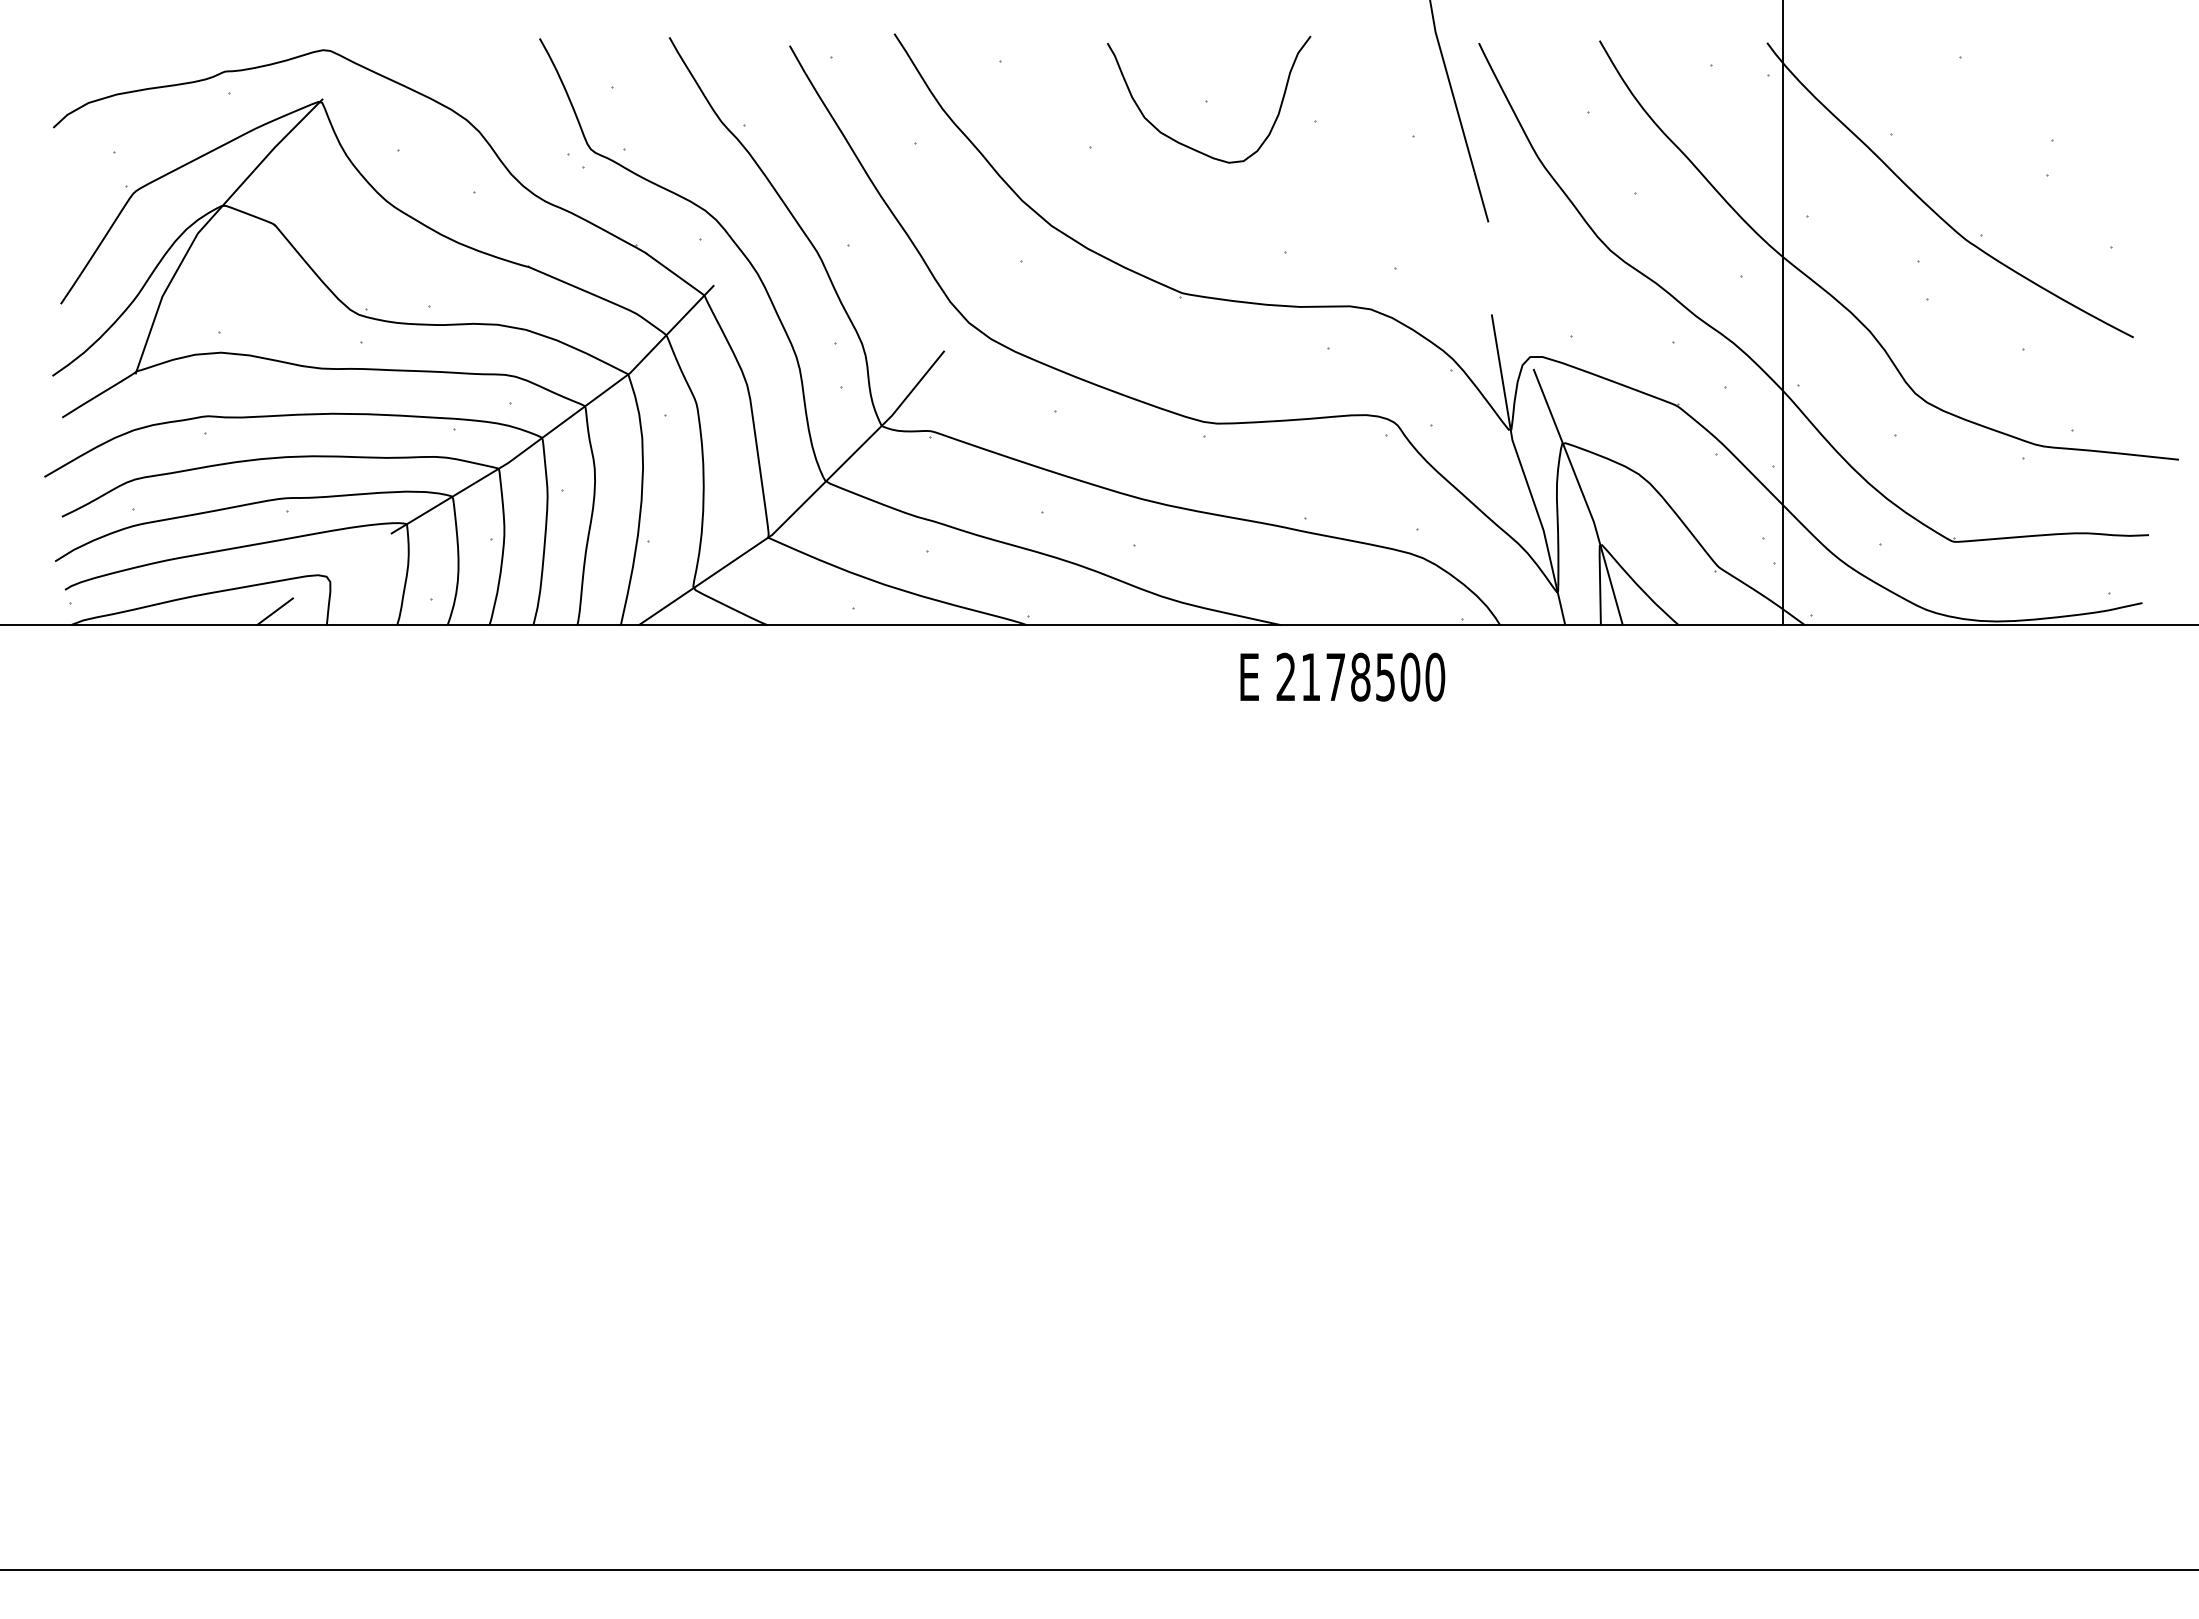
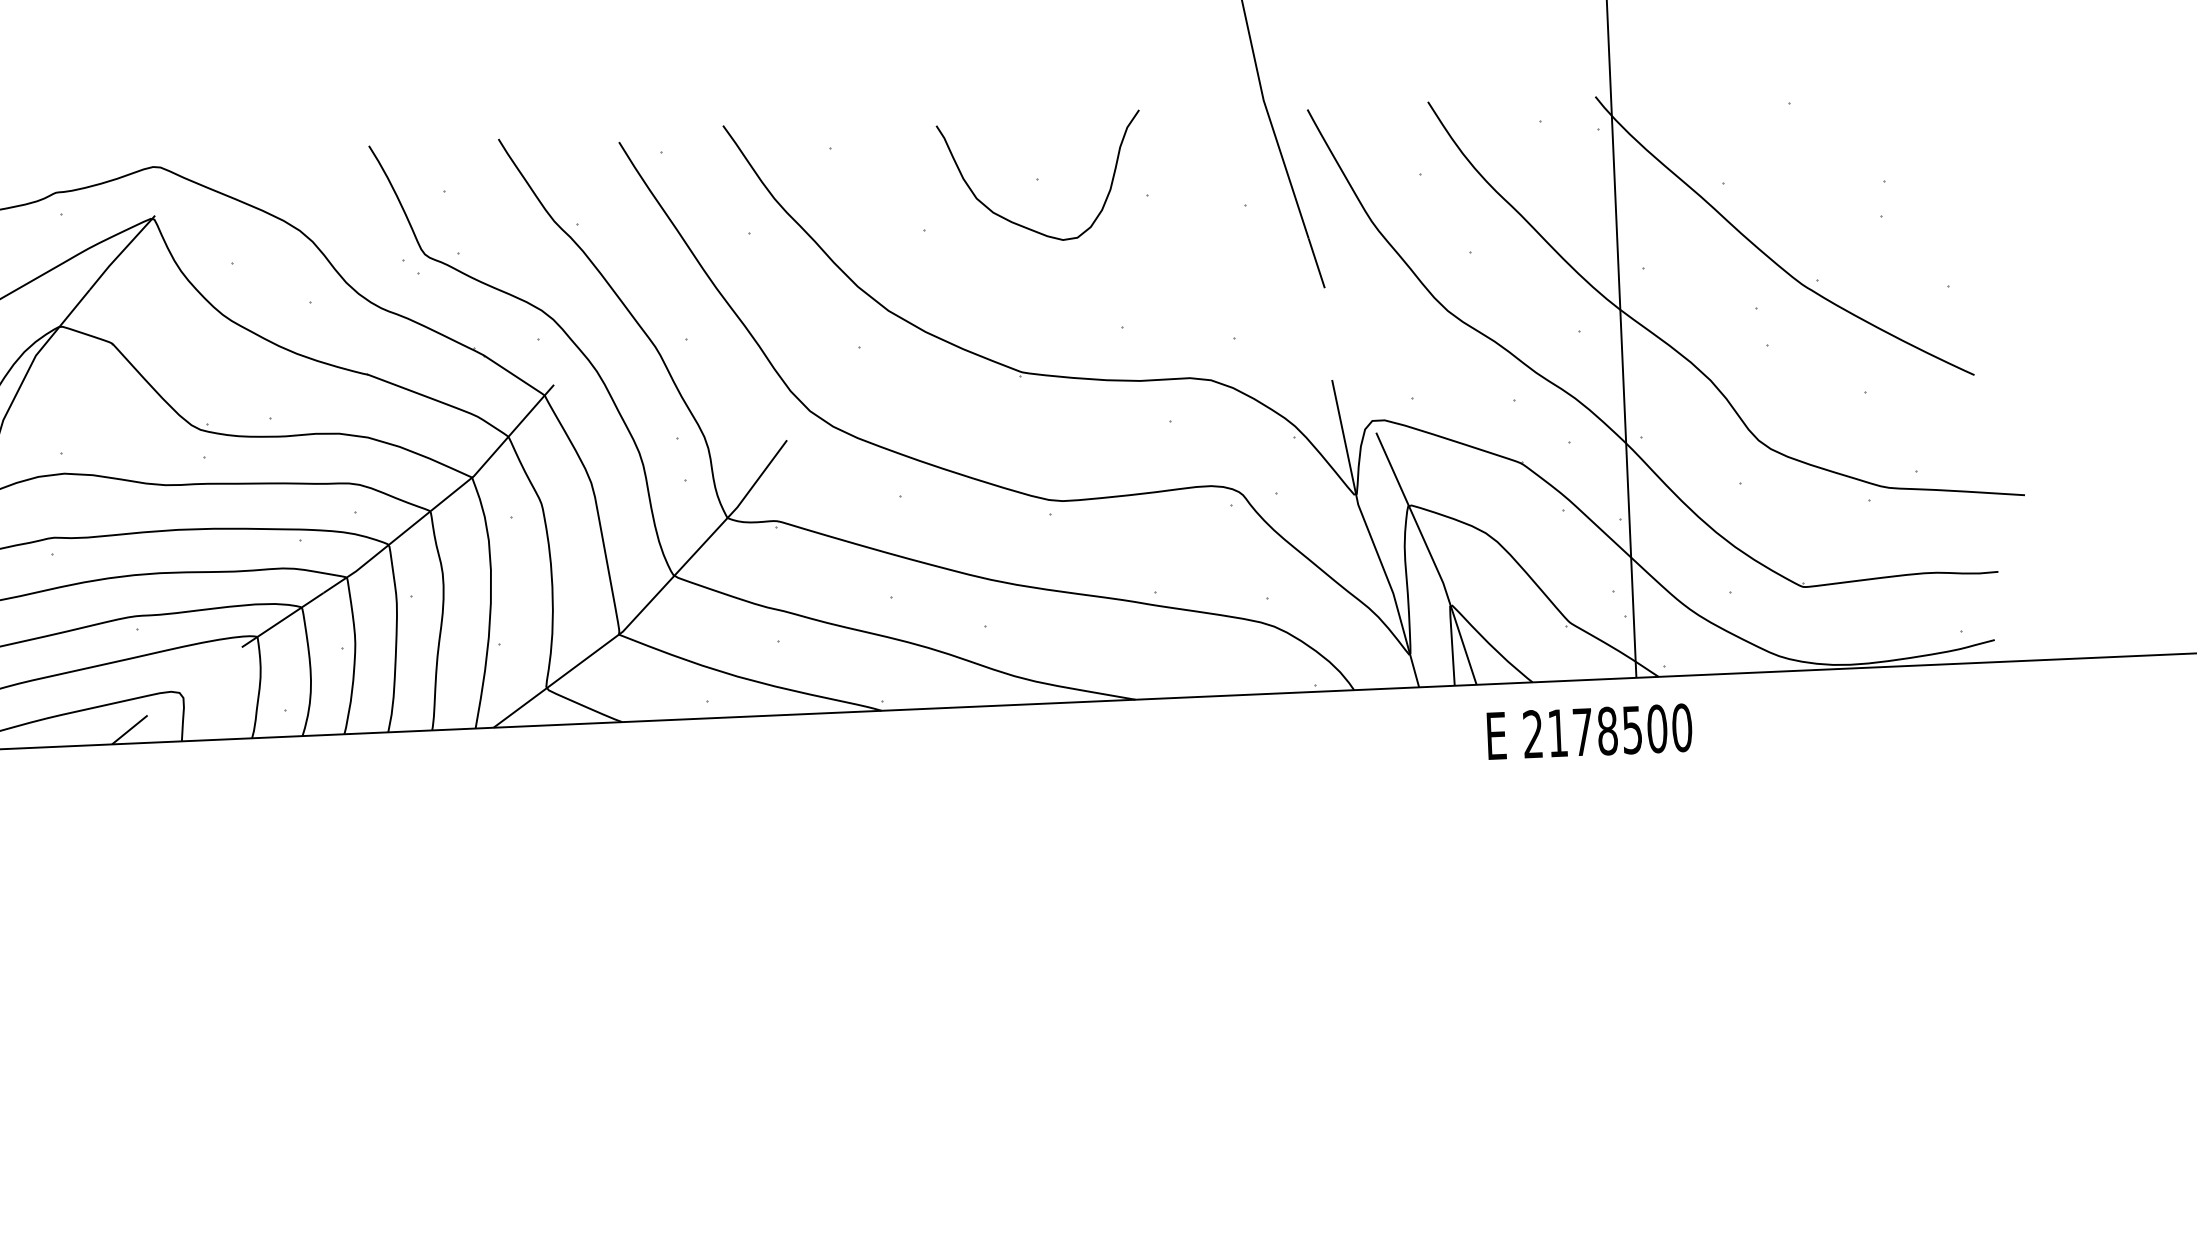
text: (1342, 676) -> (1589, 731), moved

